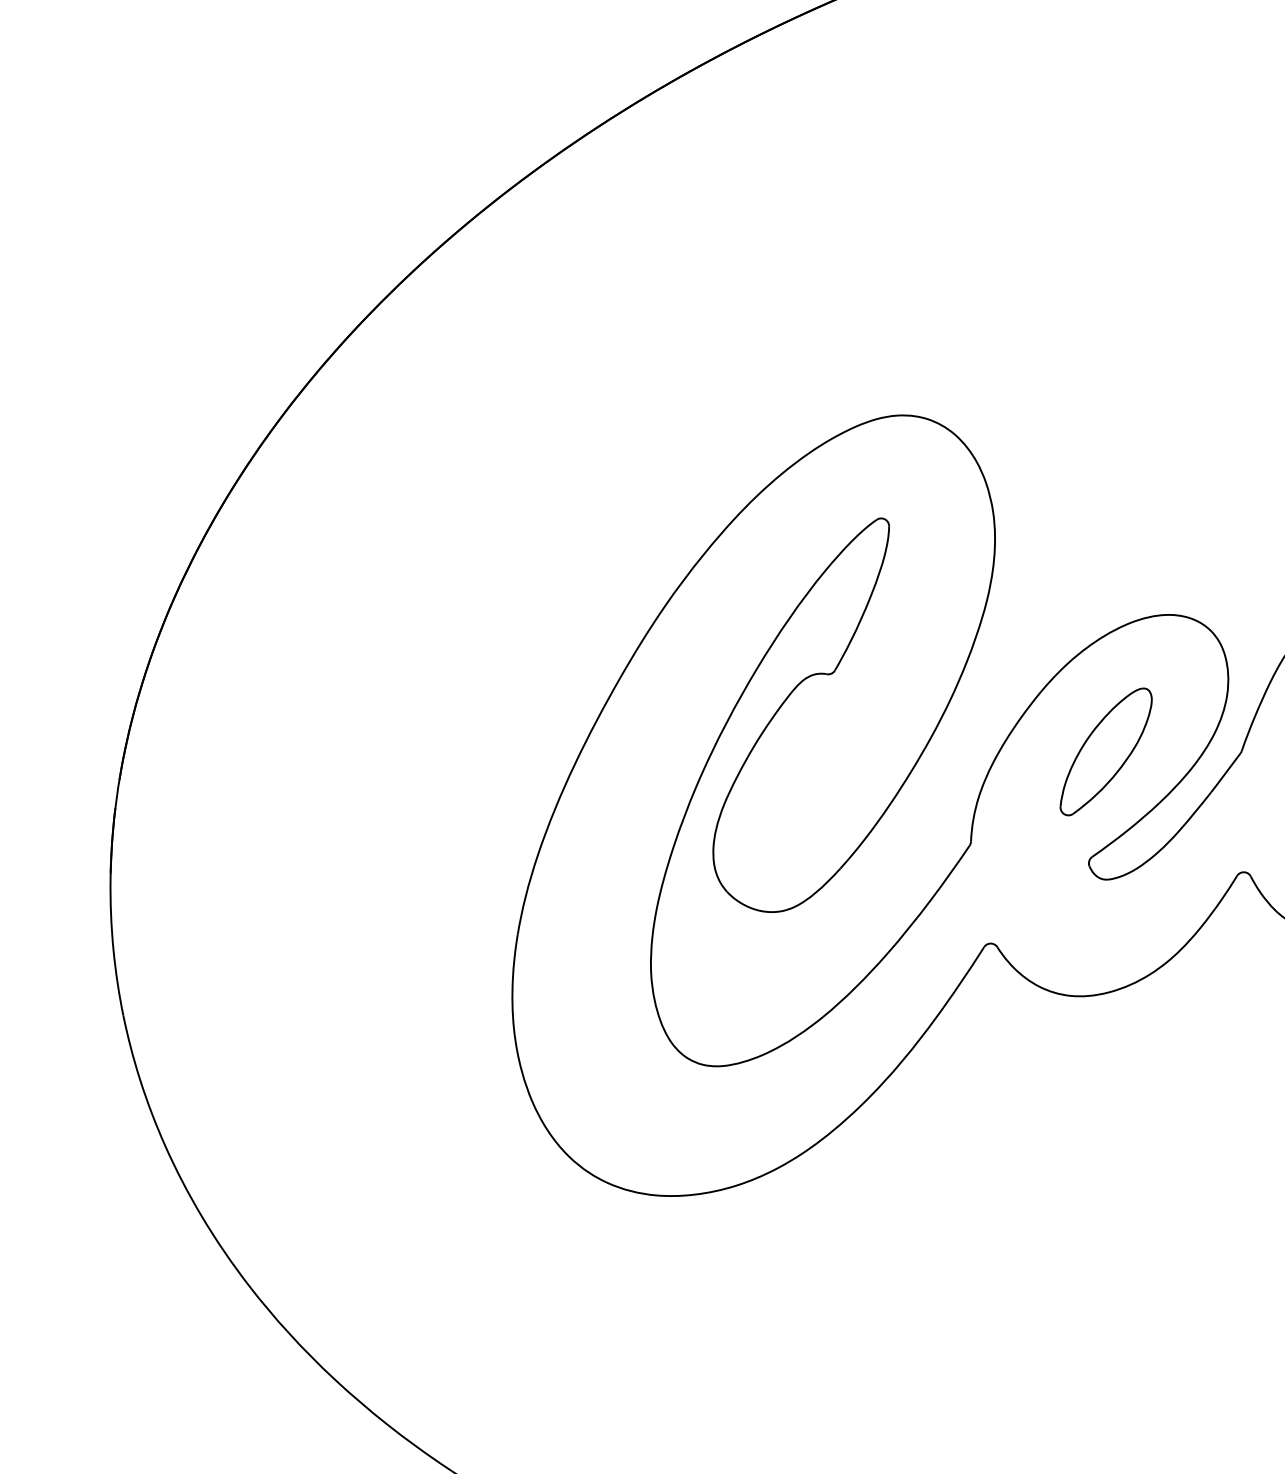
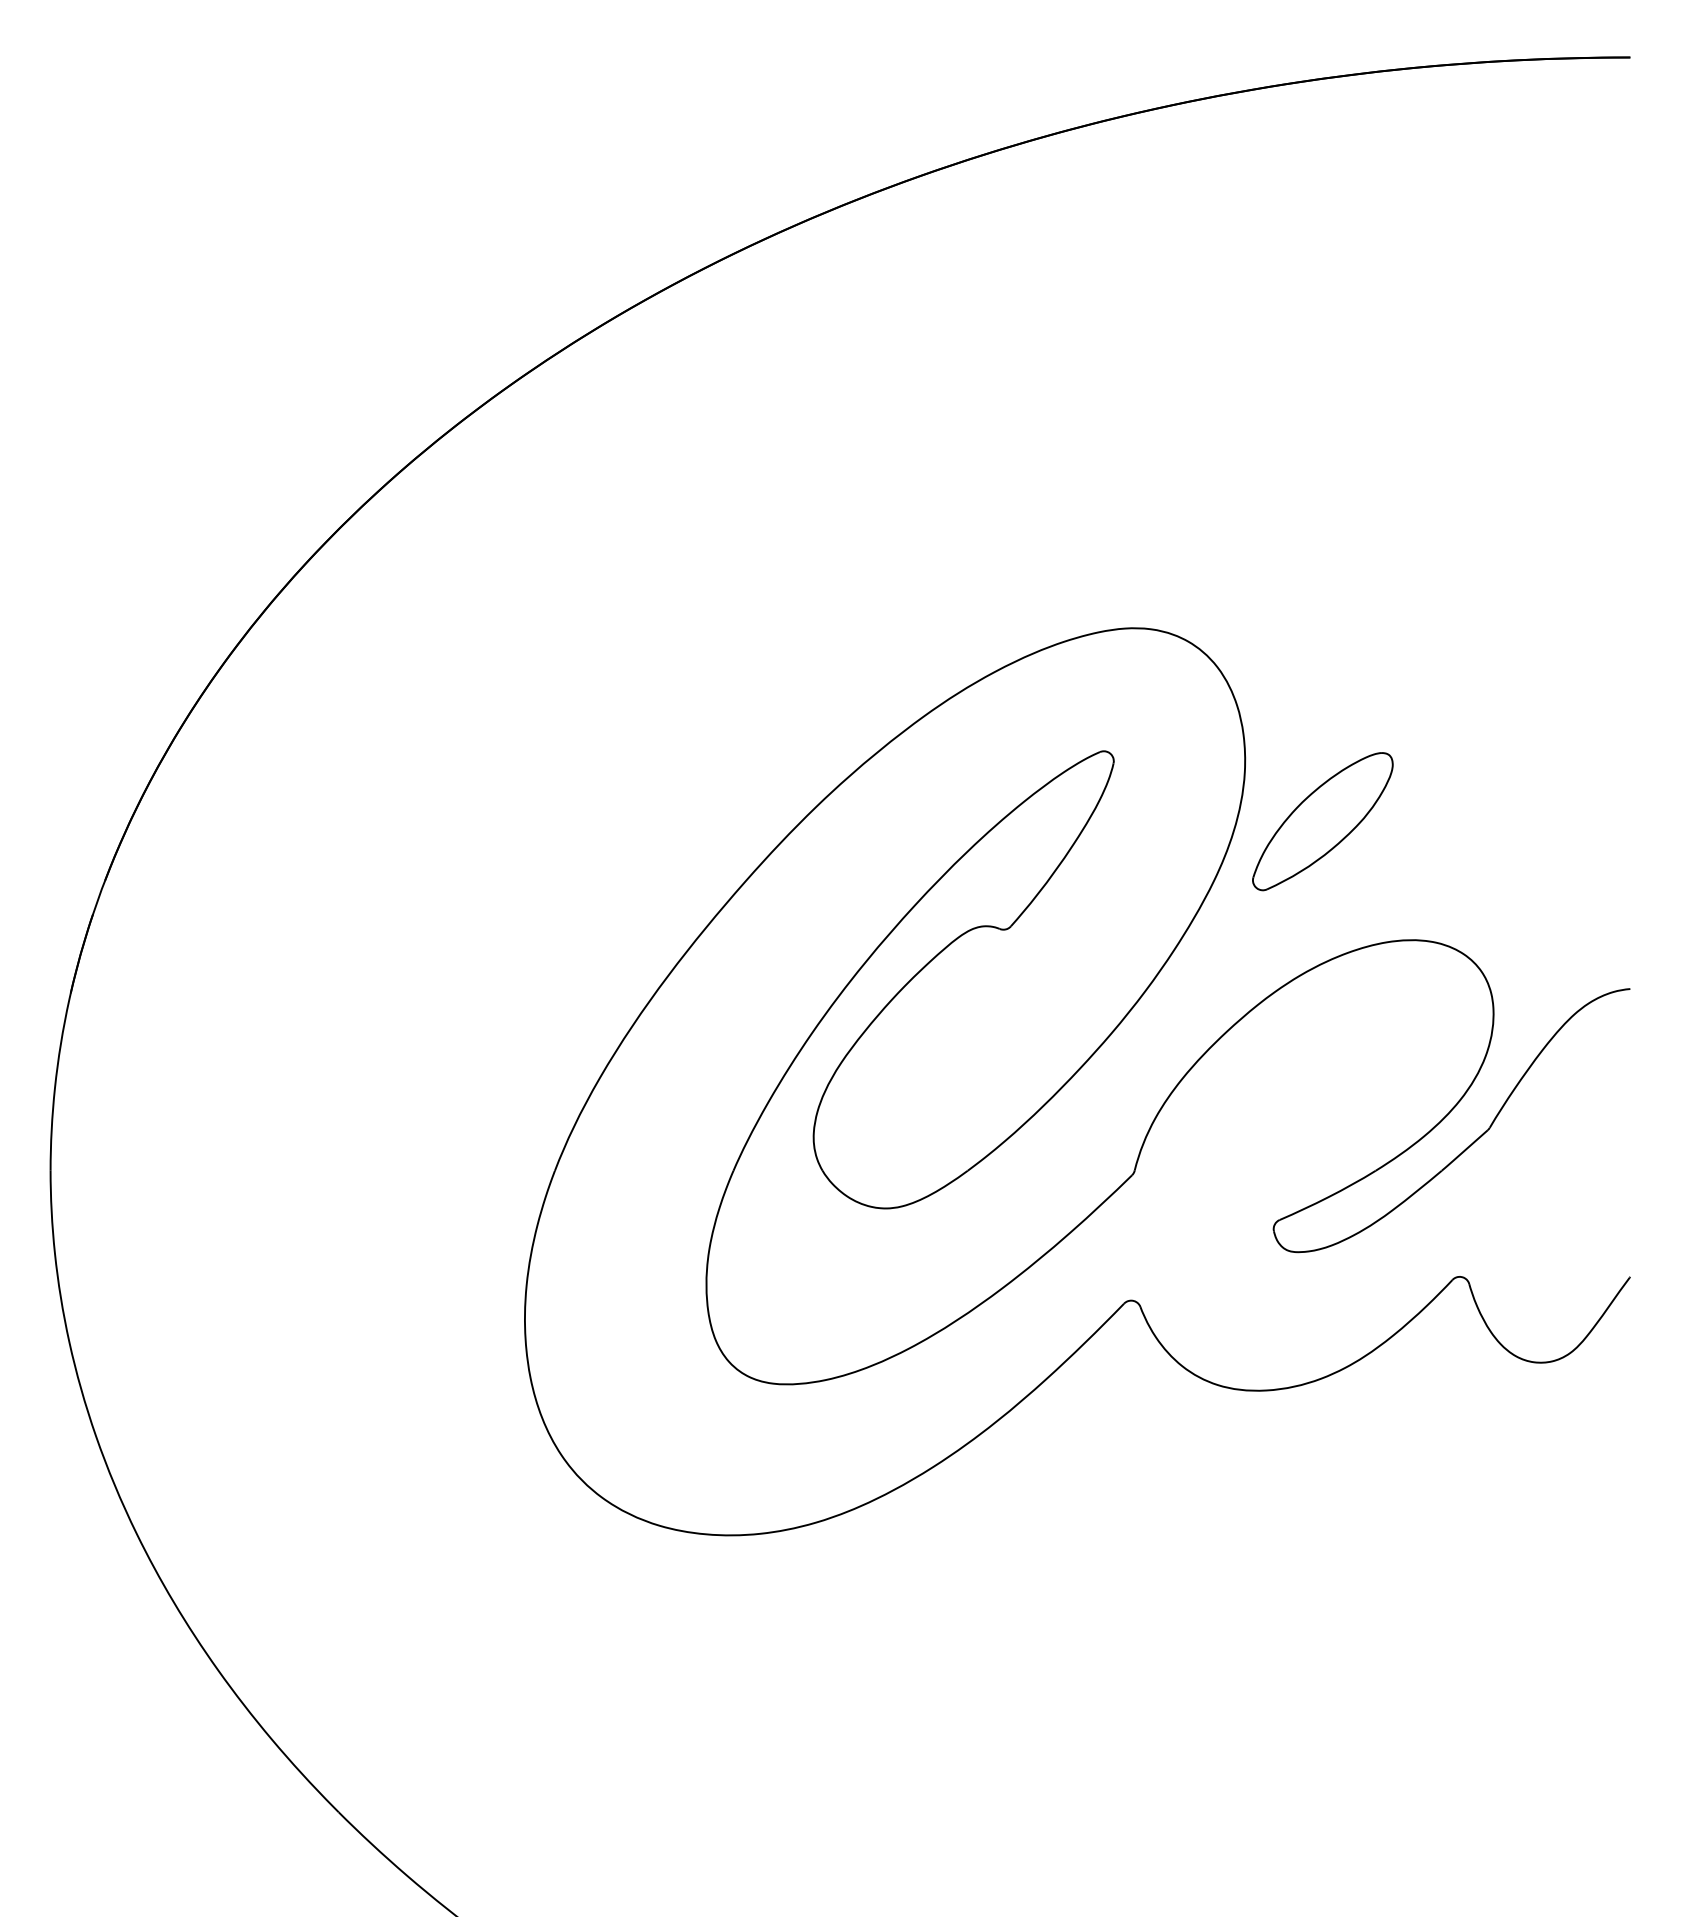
part: (1105, 751) -> (1322, 821), moved

